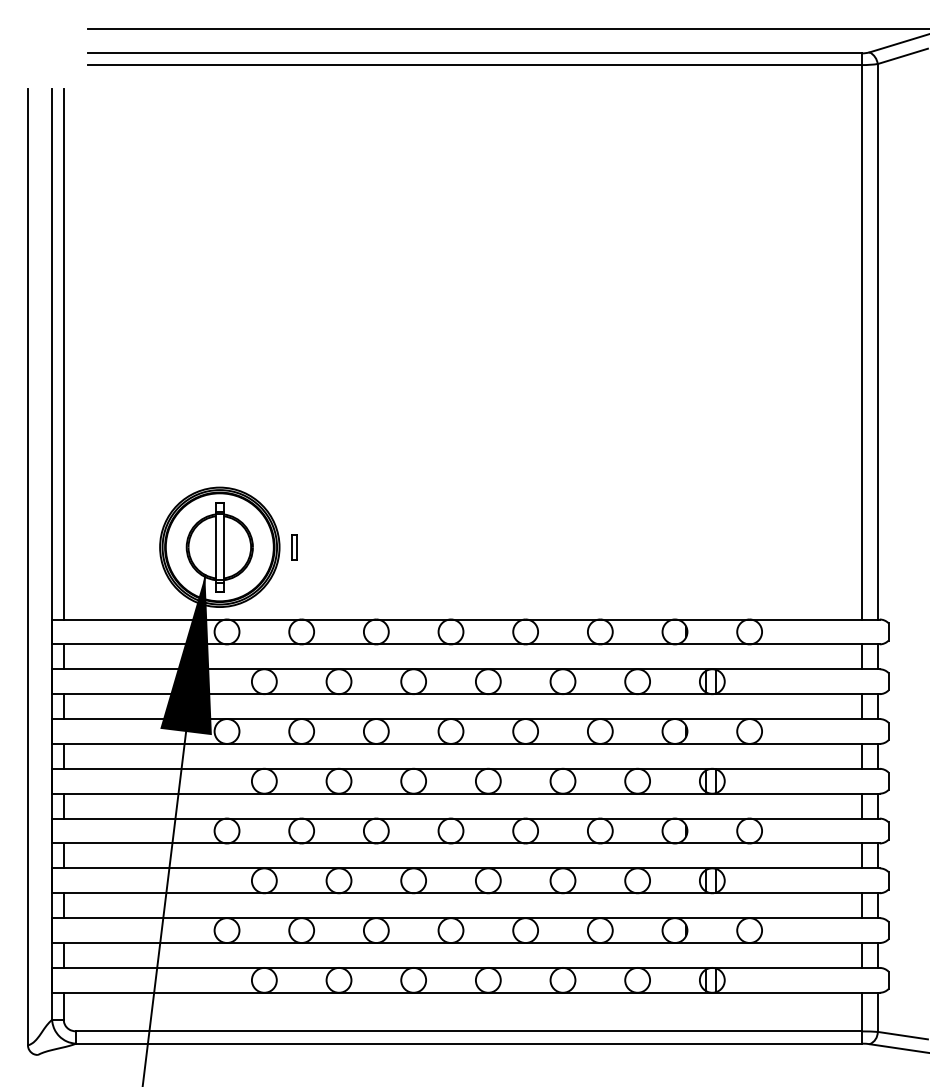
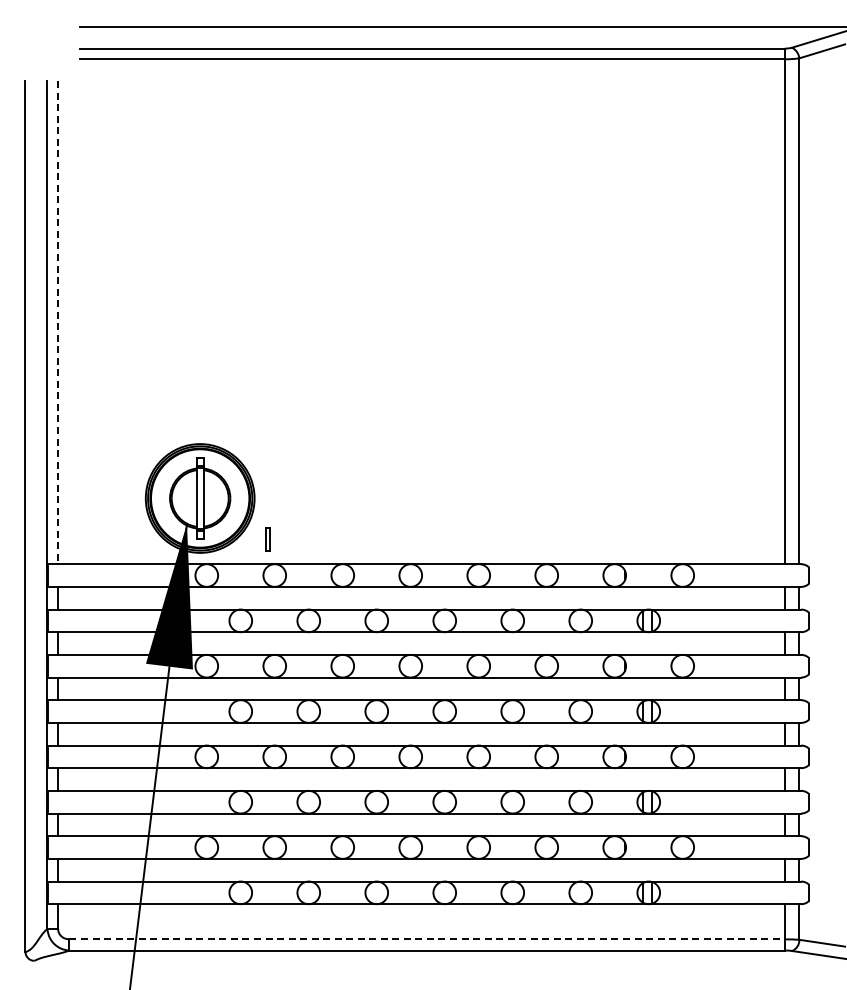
line: (64, 354) -> (58, 322), solid -> dashed
part: (293, 547) -> (267, 539), moved
line: (469, 1031) -> (427, 939), solid -> dashed

